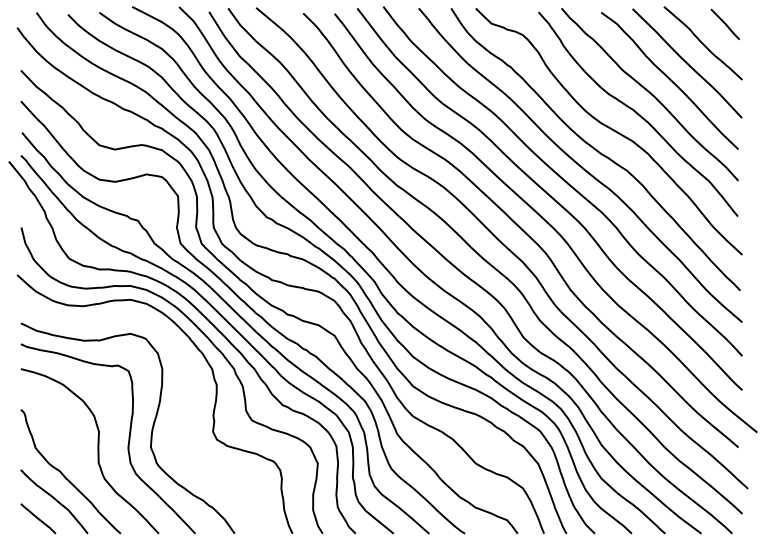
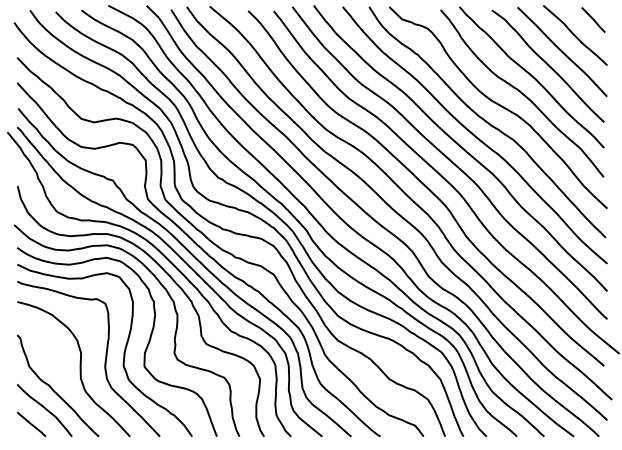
curve: (176, 429) -> (144, 351), added

